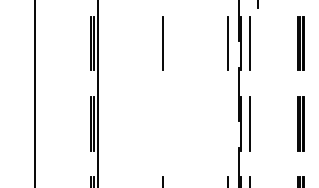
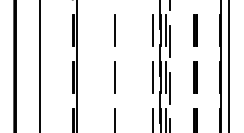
line: (257, 60) -> (170, 40), added
line: (162, 123) -> (114, 77), added
line: (227, 123) -> (152, 77), added
line: (257, 140) -> (170, 87), added

